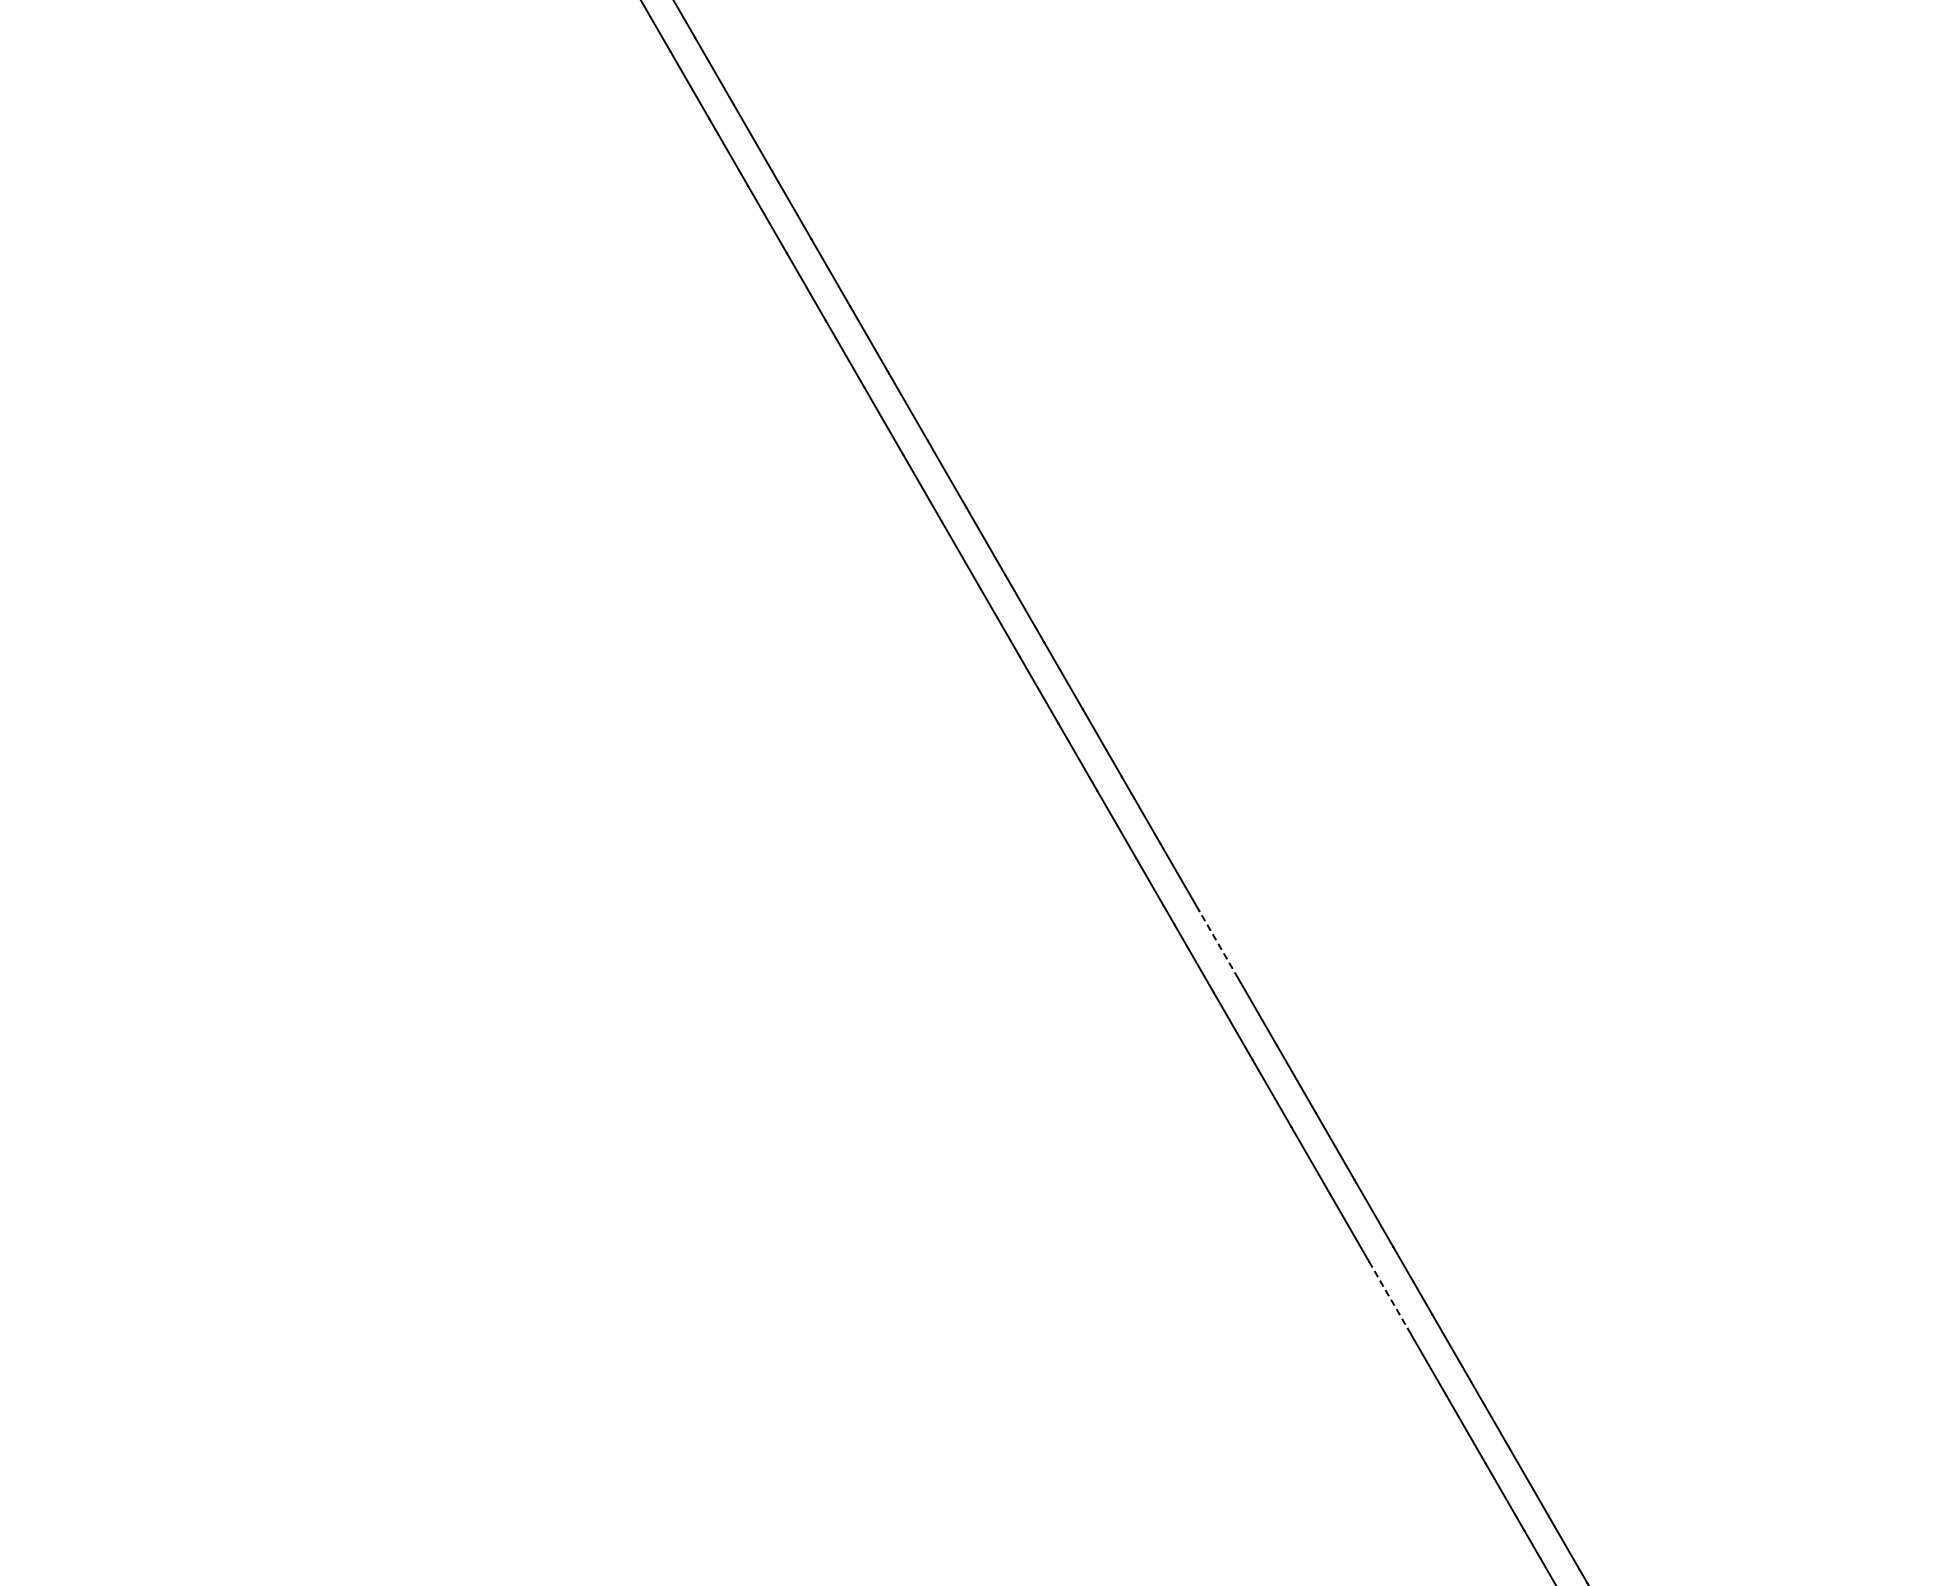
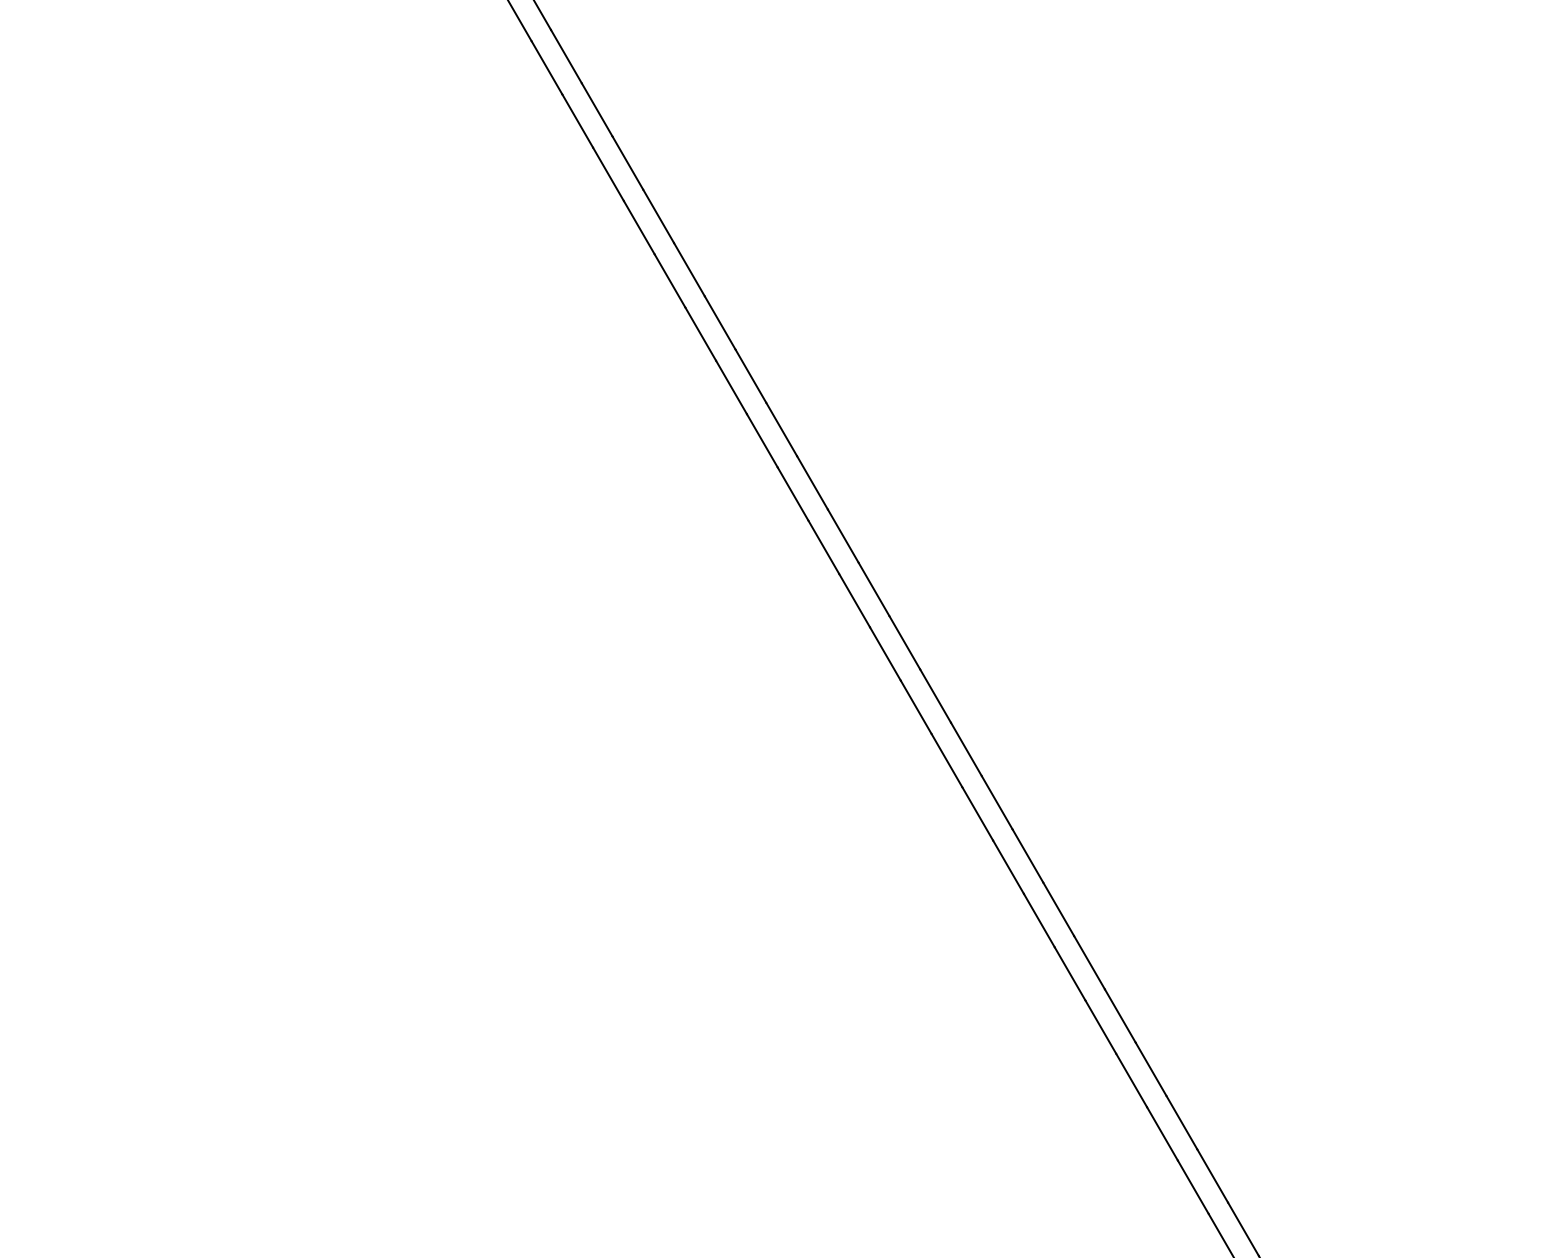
line: (1218, 944) -> (966, 749), dashed -> solid
line: (1388, 1295) -> (1100, 1027), dashed -> solid

